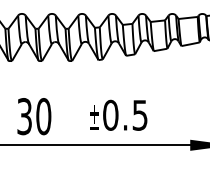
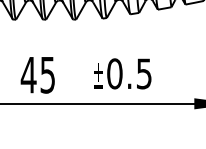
text: (33, 116) -> (37, 75), 30 -> 45

